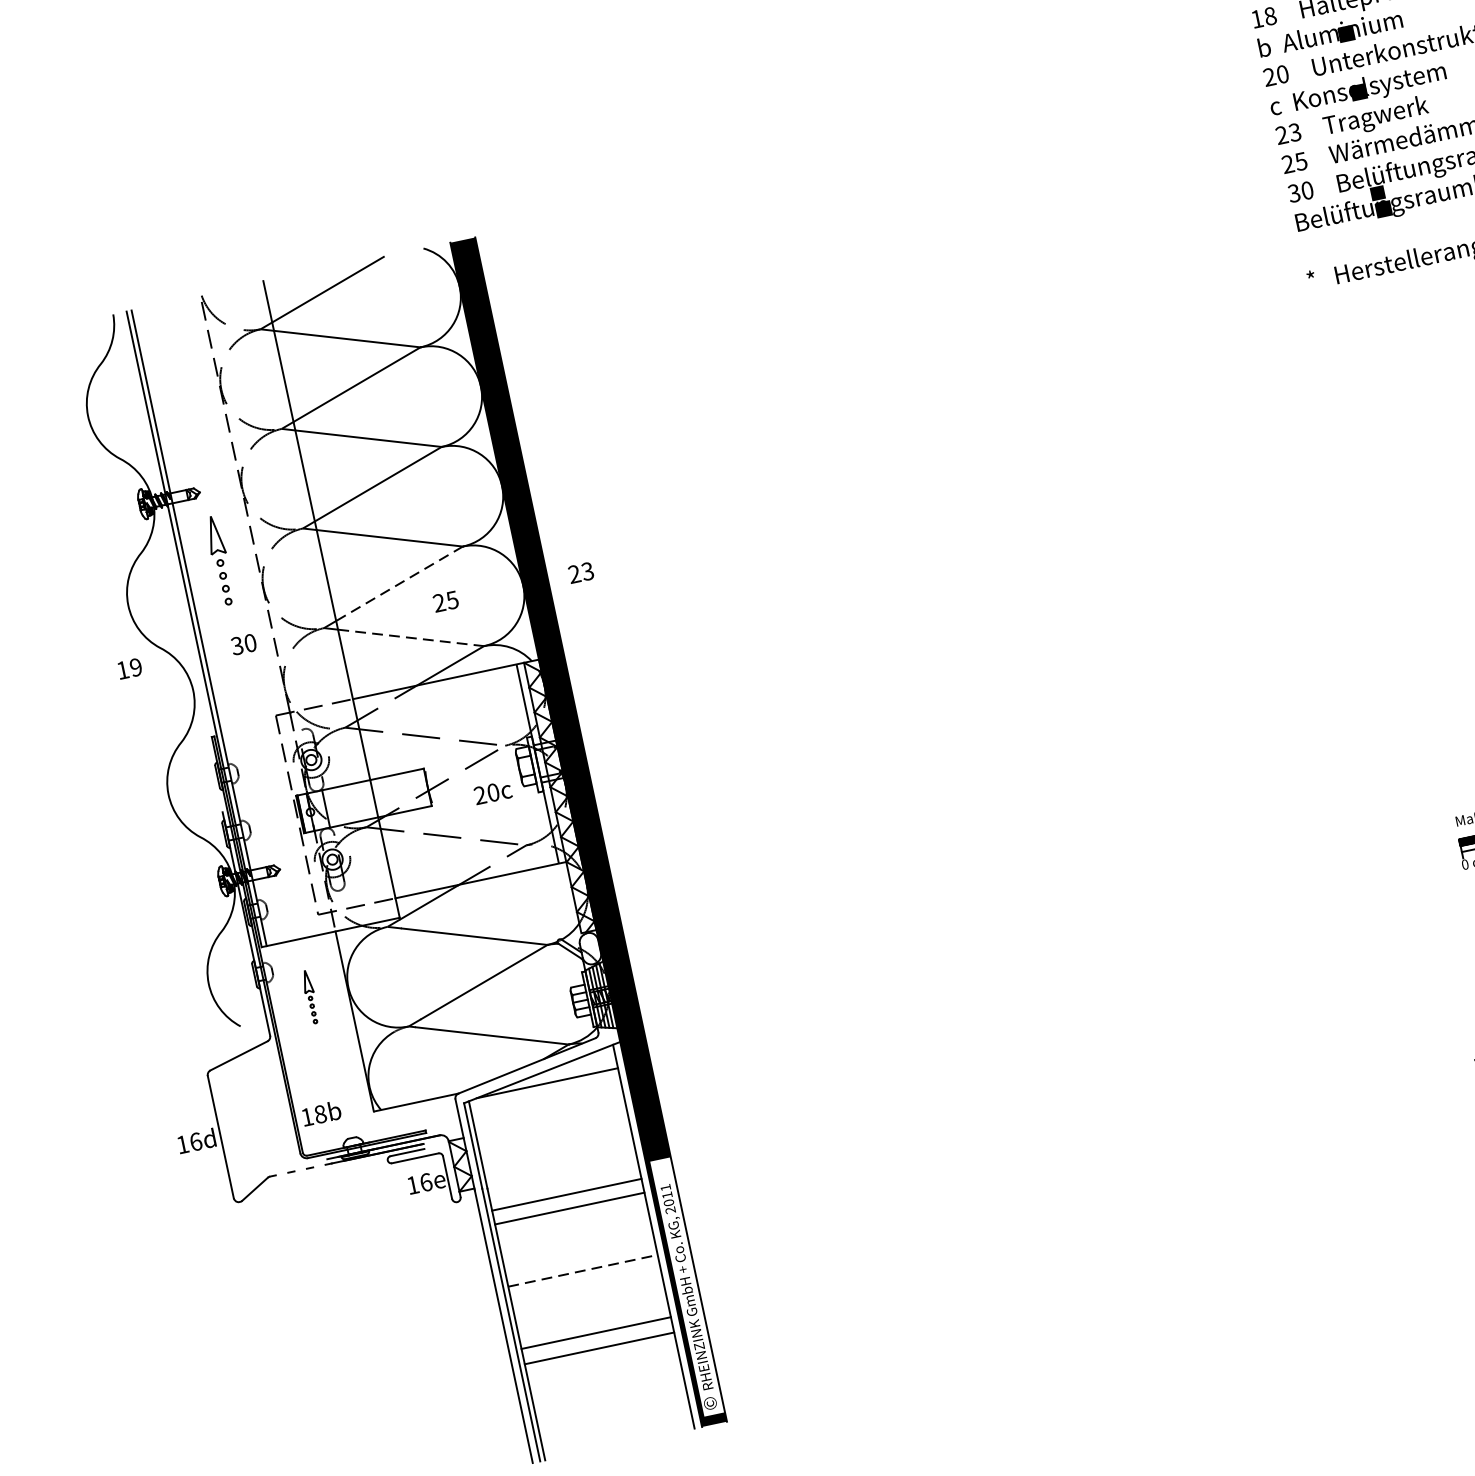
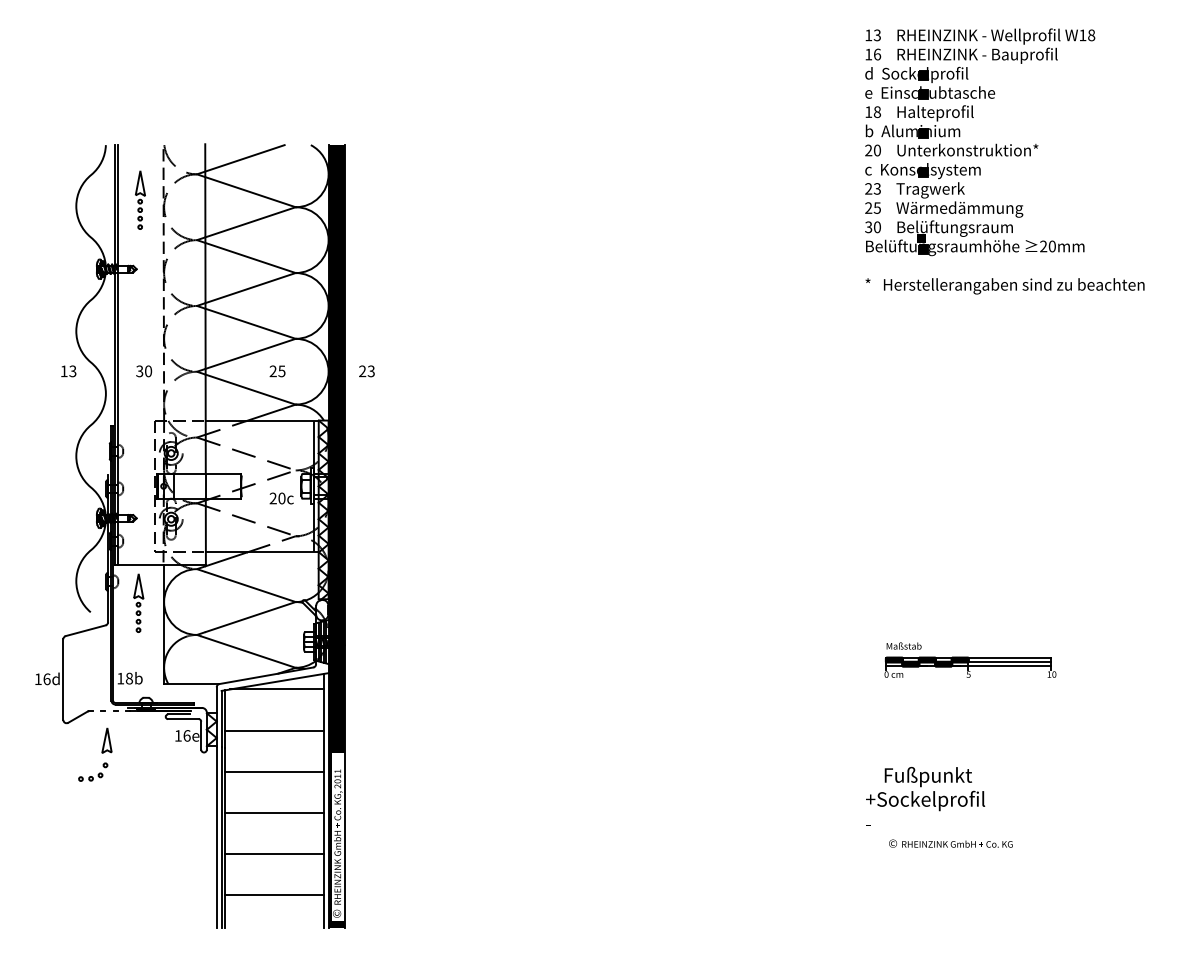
part: (220, 559) -> (140, 199), moved
line: (400, 582) -> (251, 353), dashed -> solid
line: (412, 637) -> (251, 389), dashed -> solid
text: (135, 667) -> (72, 371), 19 -> 13
part: (309, 996) -> (138, 602), size x1.67
line: (565, 1194) -> (273, 730), moved
part: (302, 1236) -> (101, 753), added
line: (583, 1270) -> (274, 812), dashed -> solid
line: (598, 1349) -> (273, 895), moved

